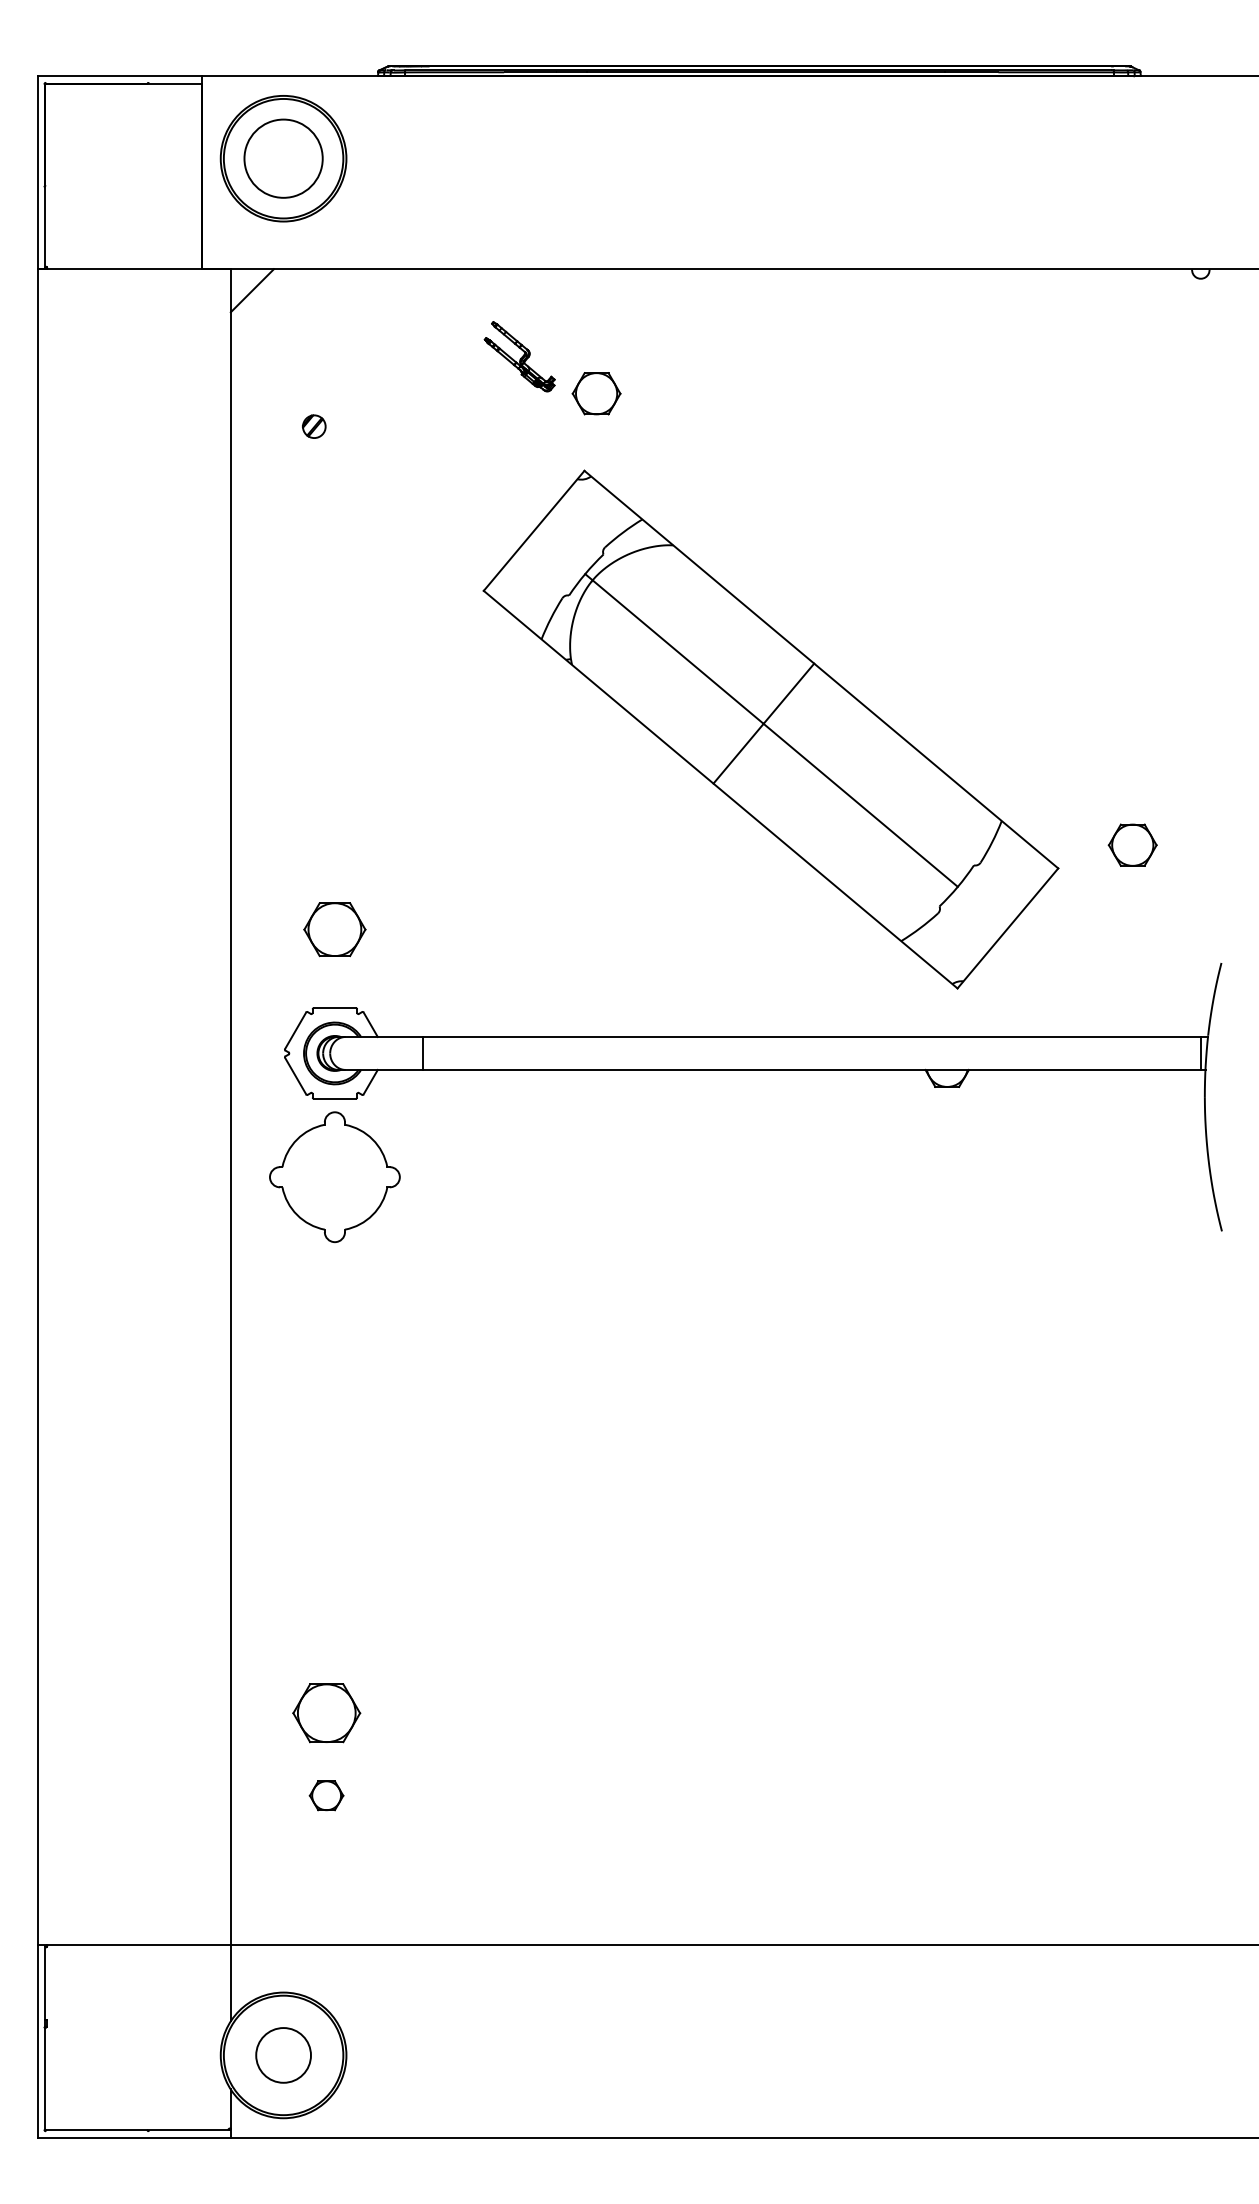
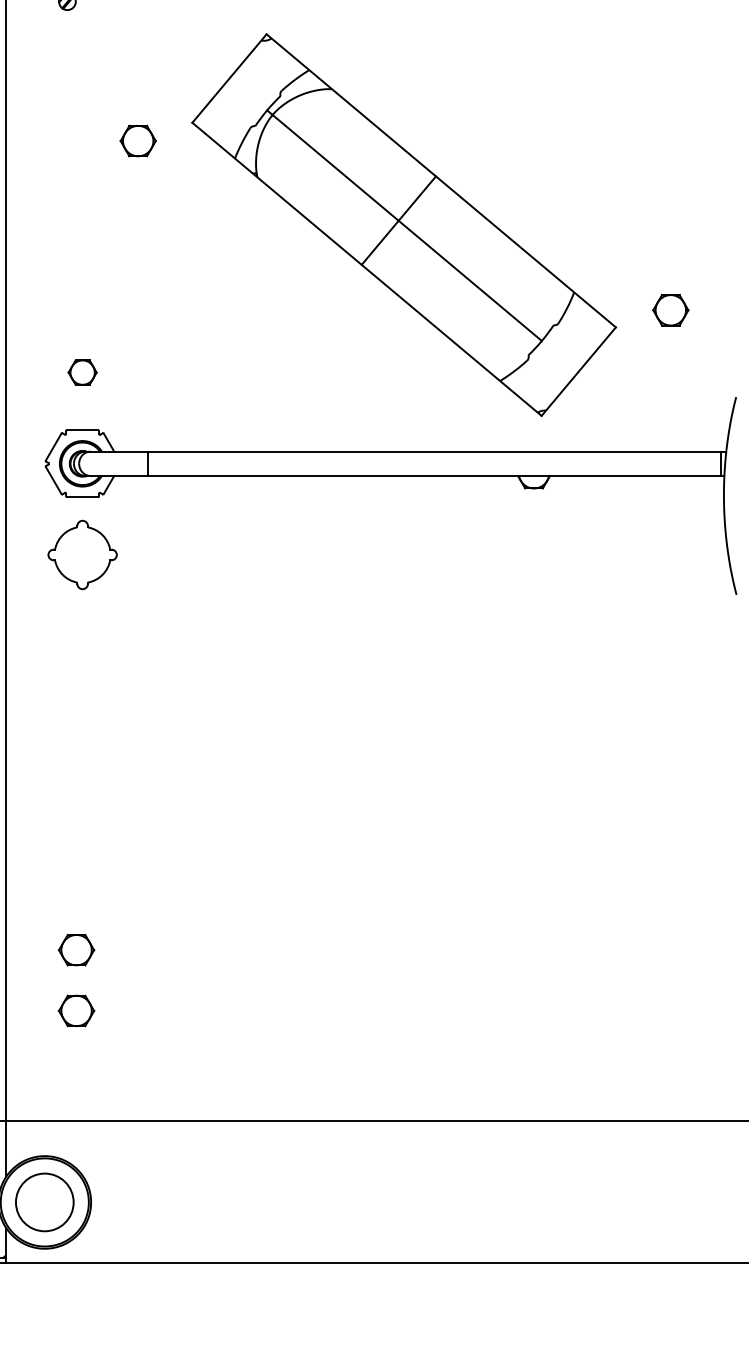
part: (410, 615) -> (138, 140), added
part: (334, 929) -> (82, 372), size x0.62
part: (334, 1176) -> (82, 554), size x0.71
part: (326, 1712) -> (76, 949), size x0.71
part: (326, 1795) -> (76, 1010), size x1.43
circle: (283, 2055) -> (44, 1202), size x1.43

